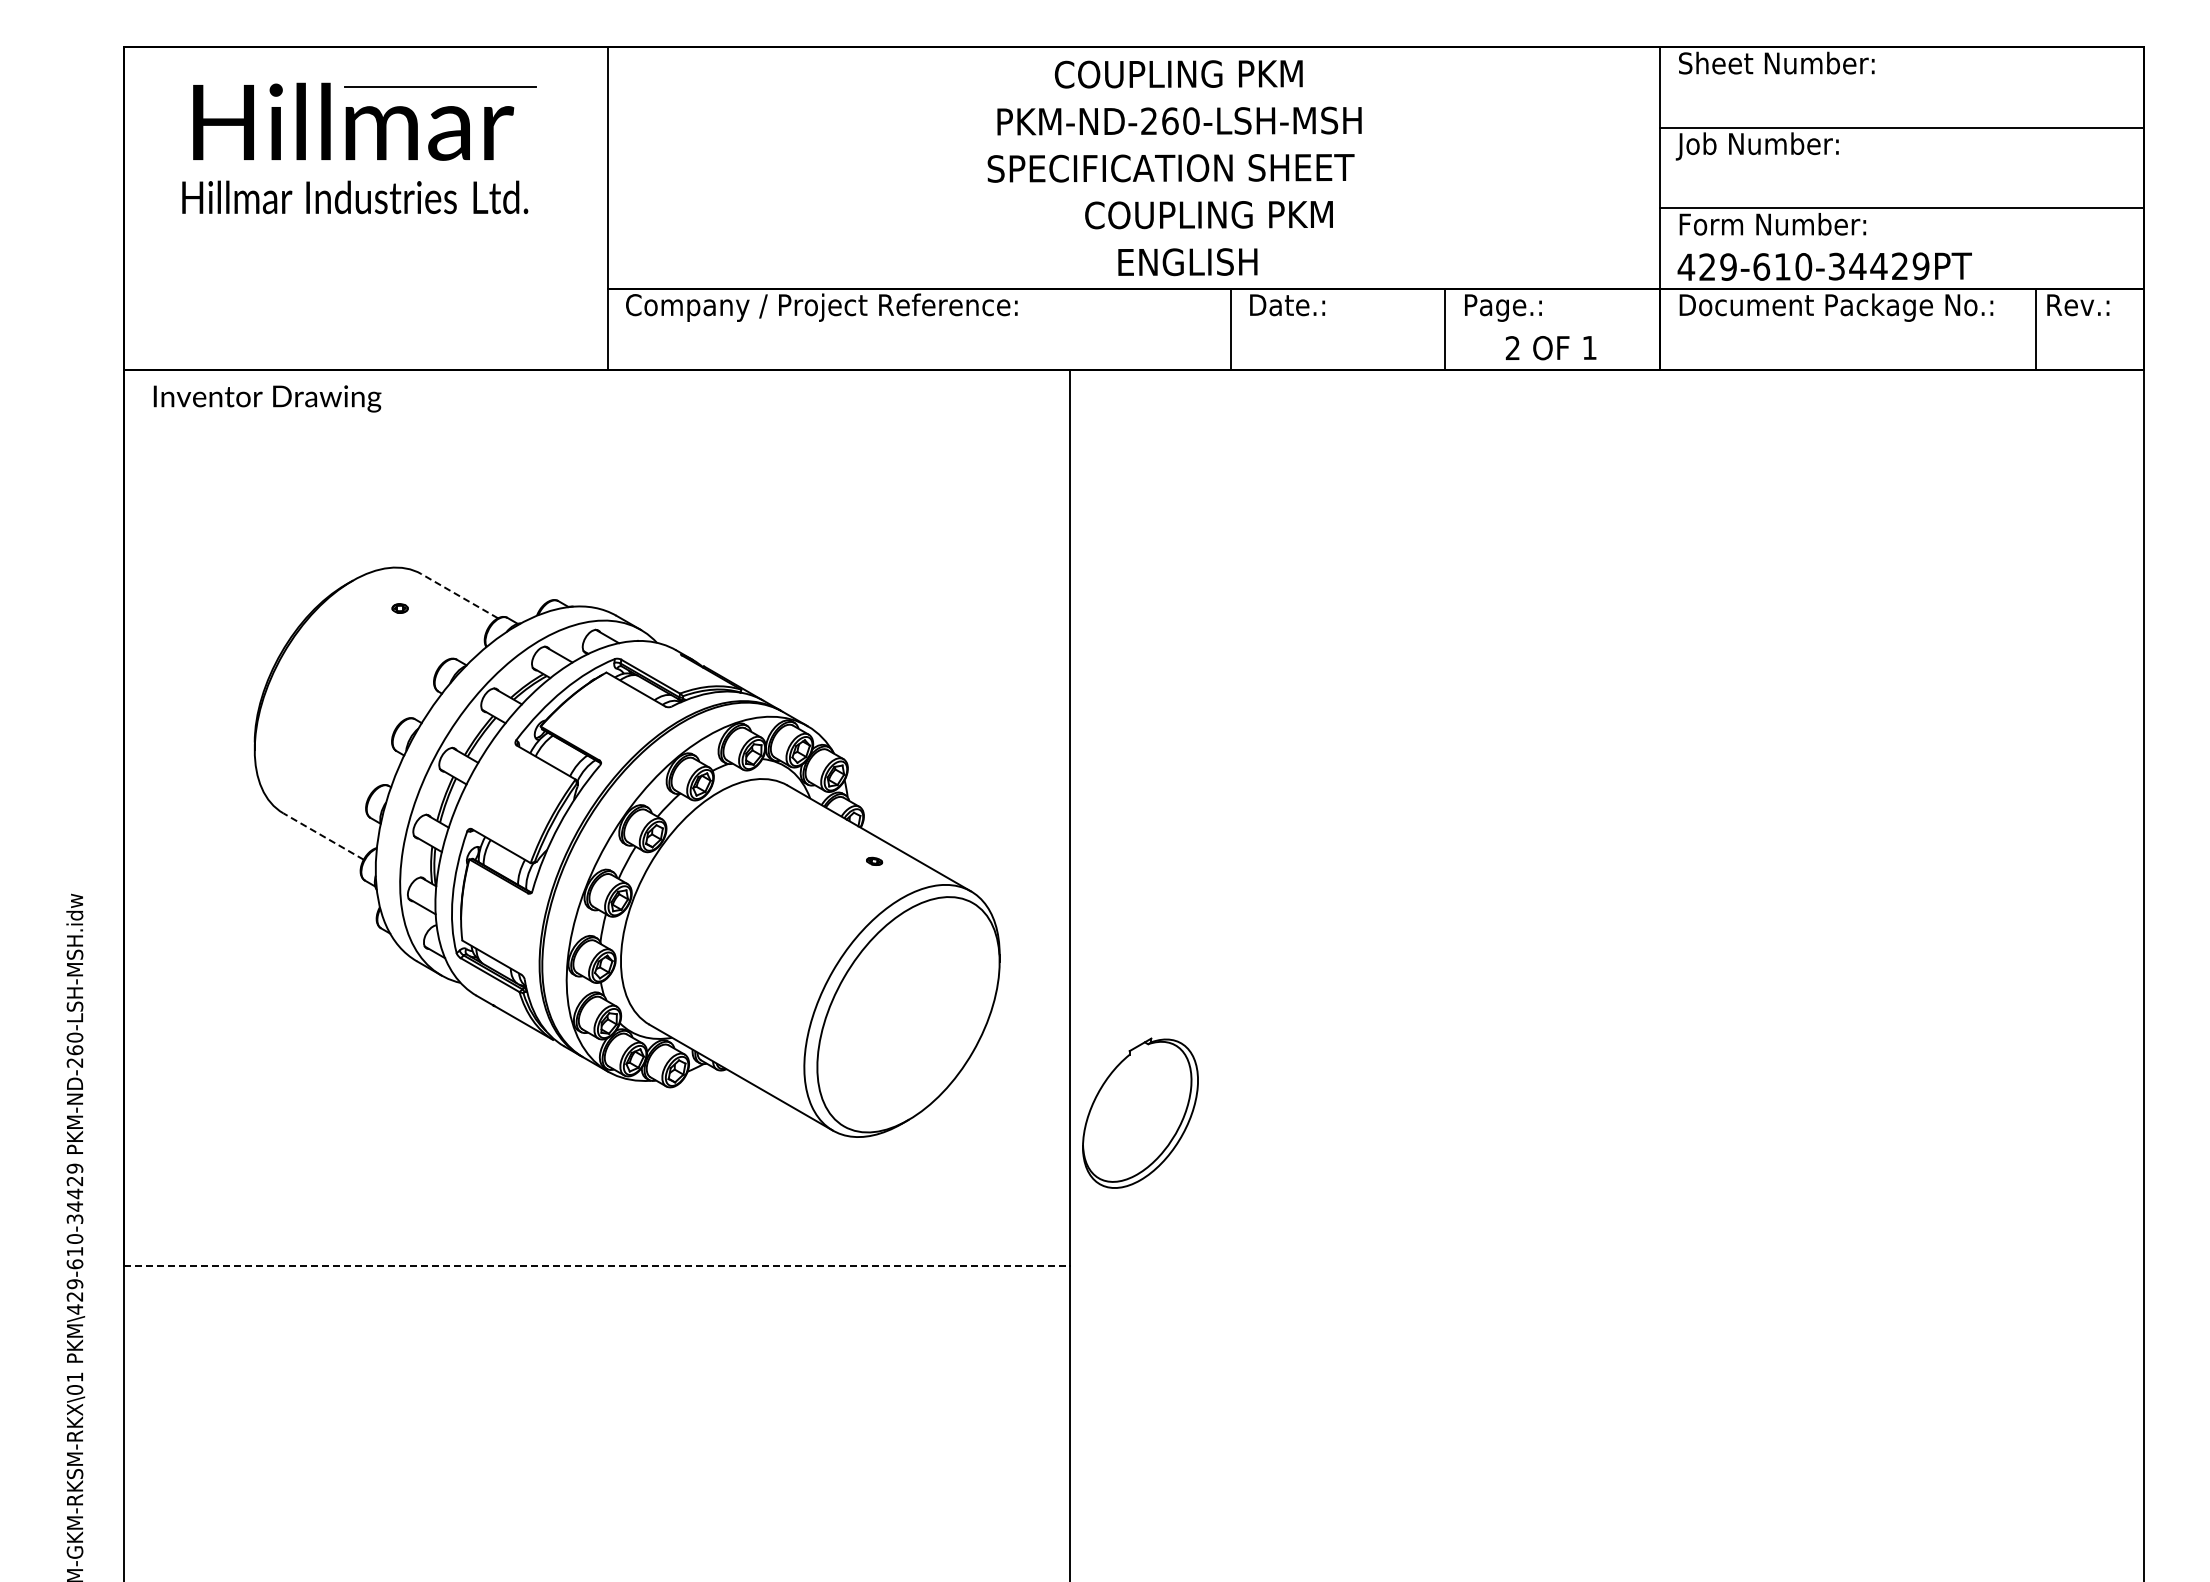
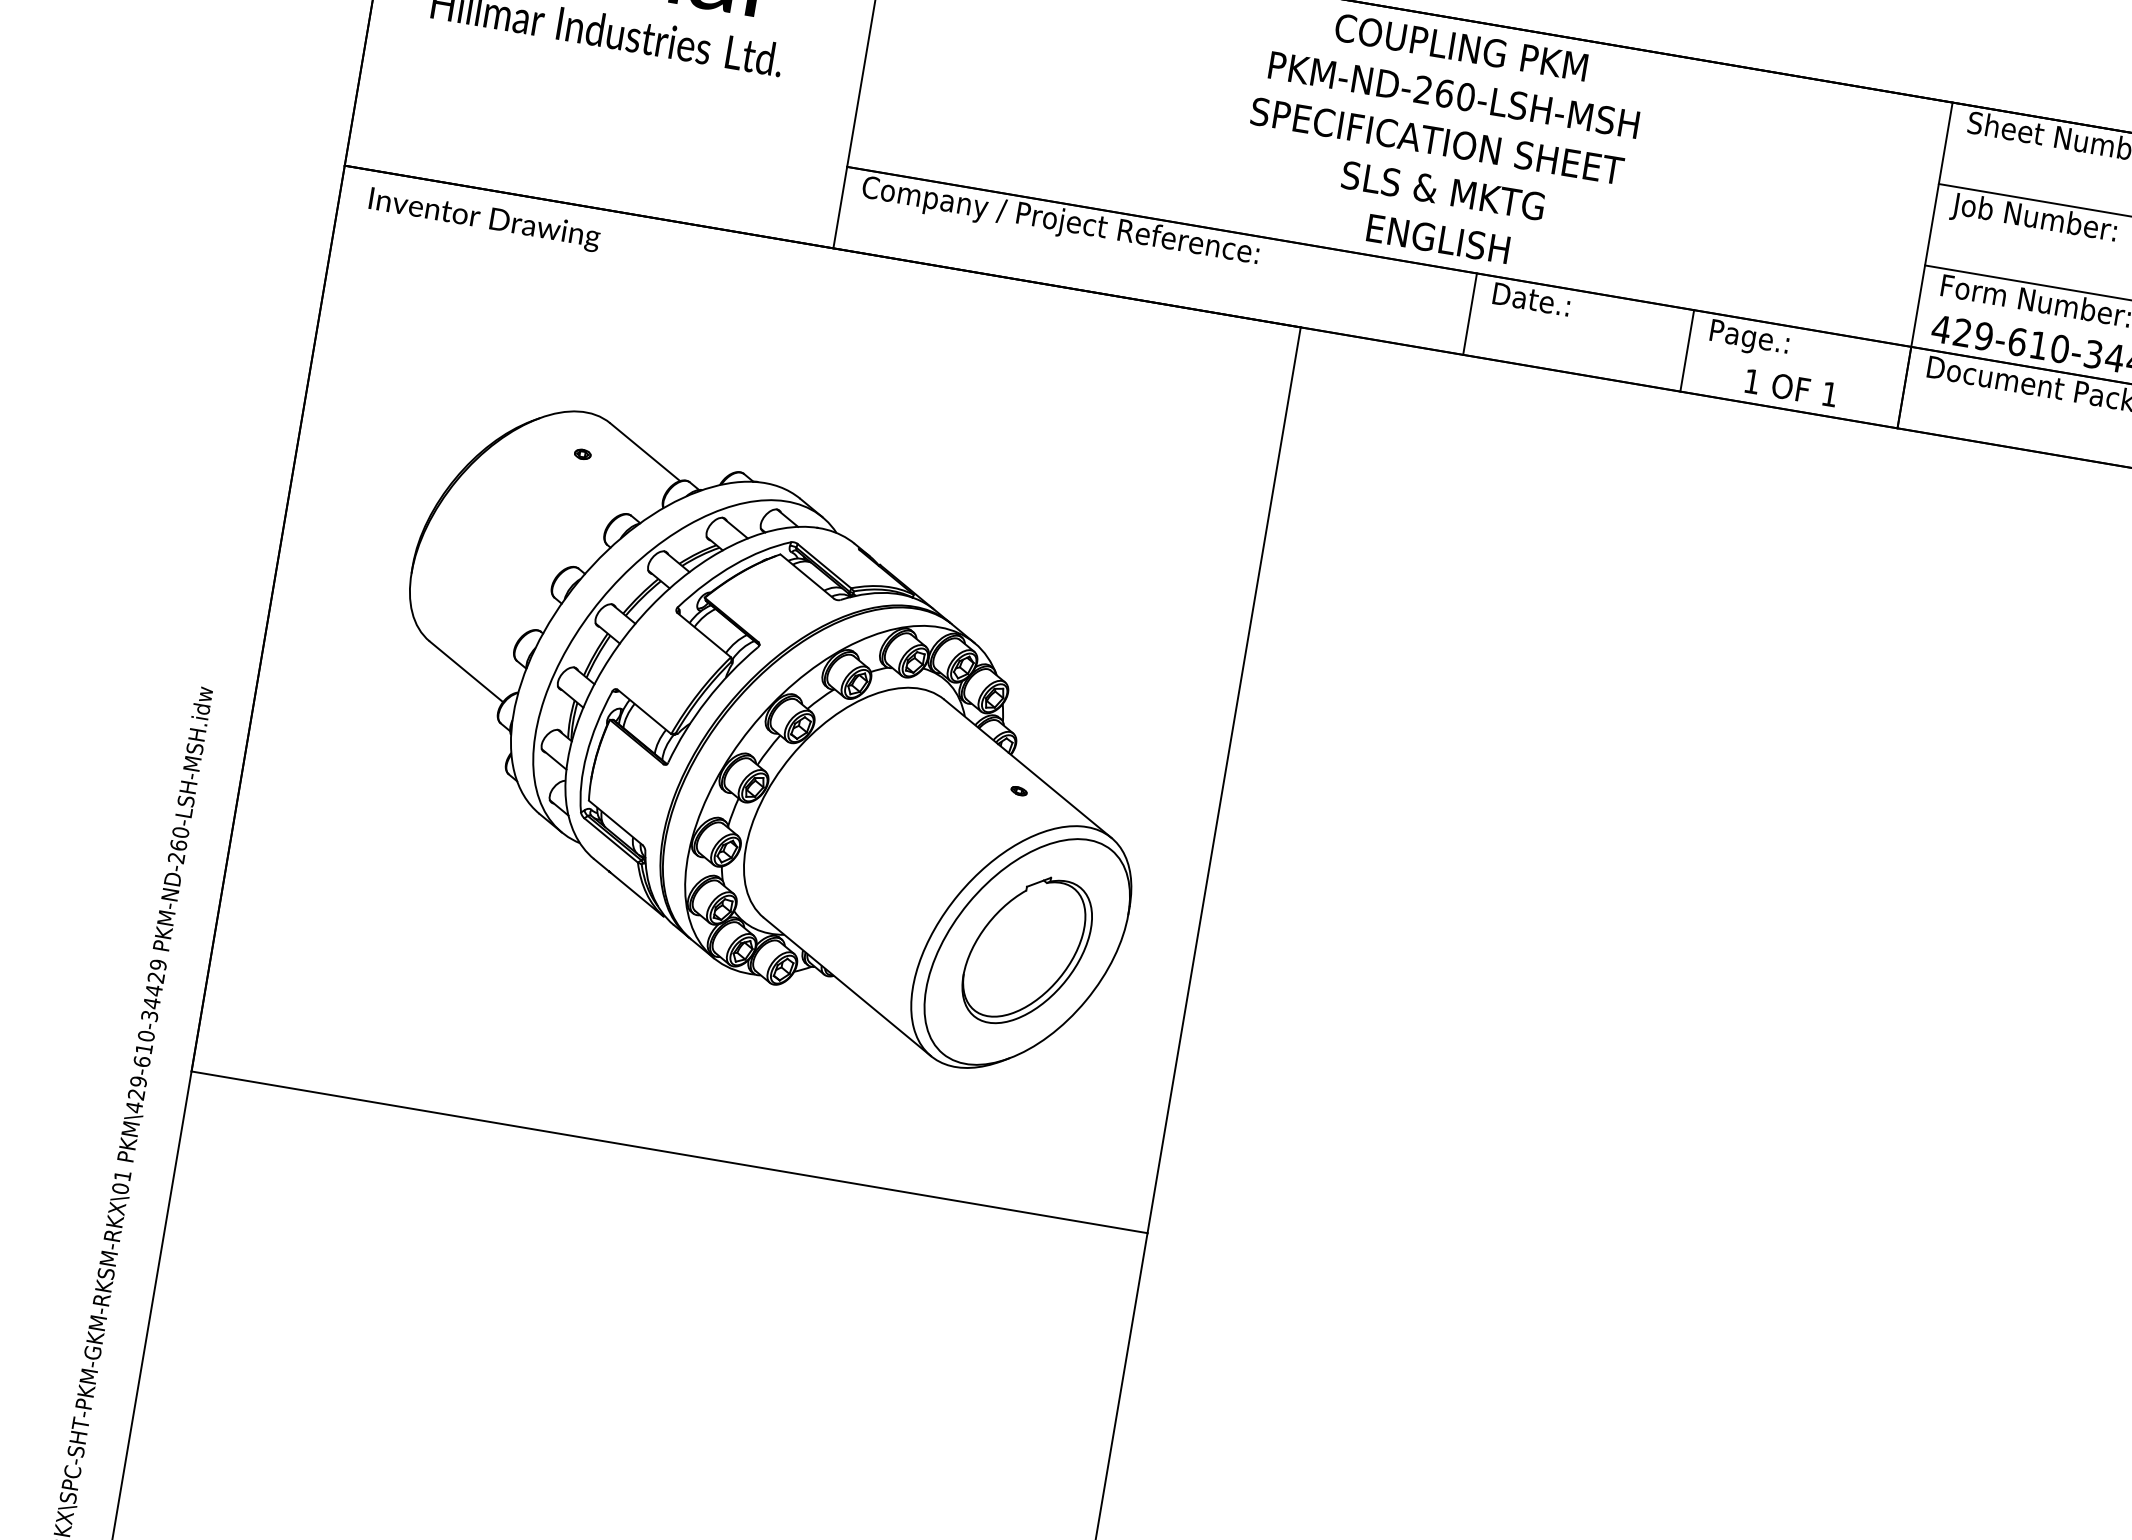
text: (1208, 214) -> (1467, 194), COUPLING PKM -> SLS & MKTG
text: (1512, 348) -> (1751, 381), 2 -> 1
line: (459, 595) -> (645, 451), dashed -> solid
line: (323, 836) -> (466, 671), dashed -> solid
part: (1140, 1112) -> (1027, 950), moved
line: (597, 1265) -> (669, 1152), dashed -> solid

